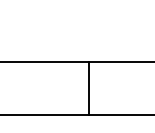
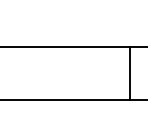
line: (88, 88) -> (130, 73), moved

